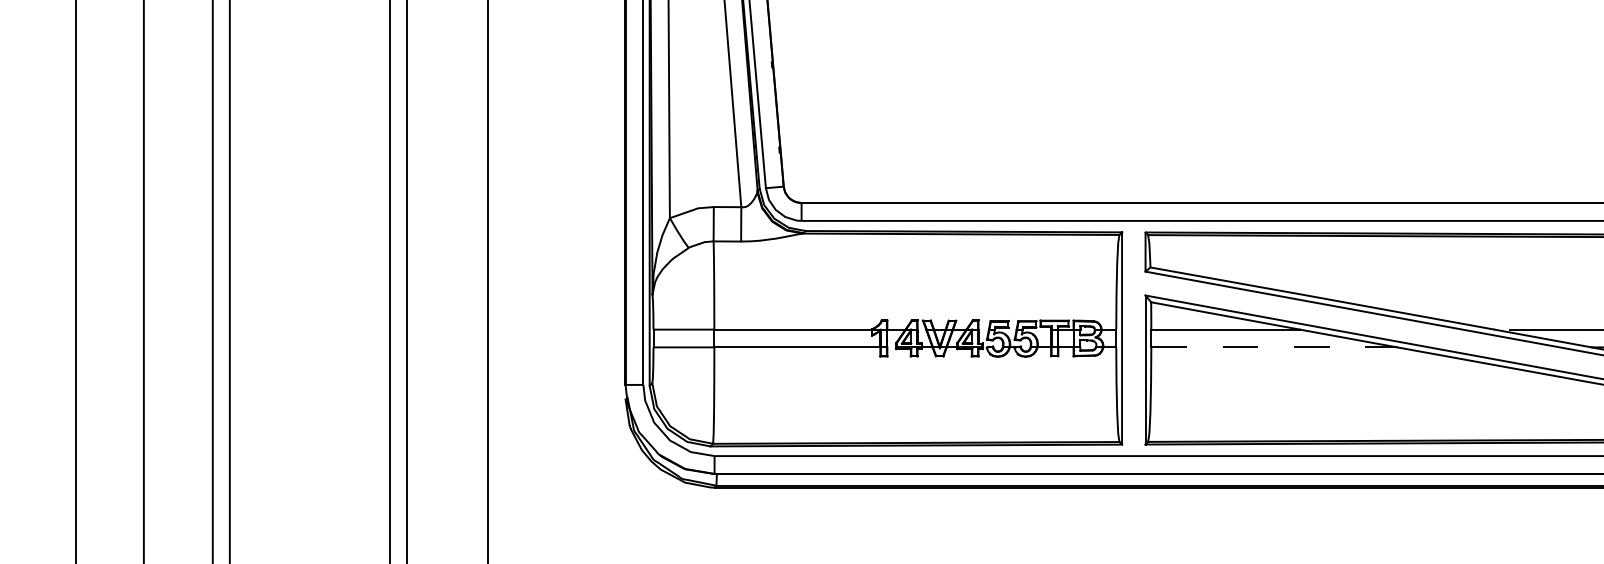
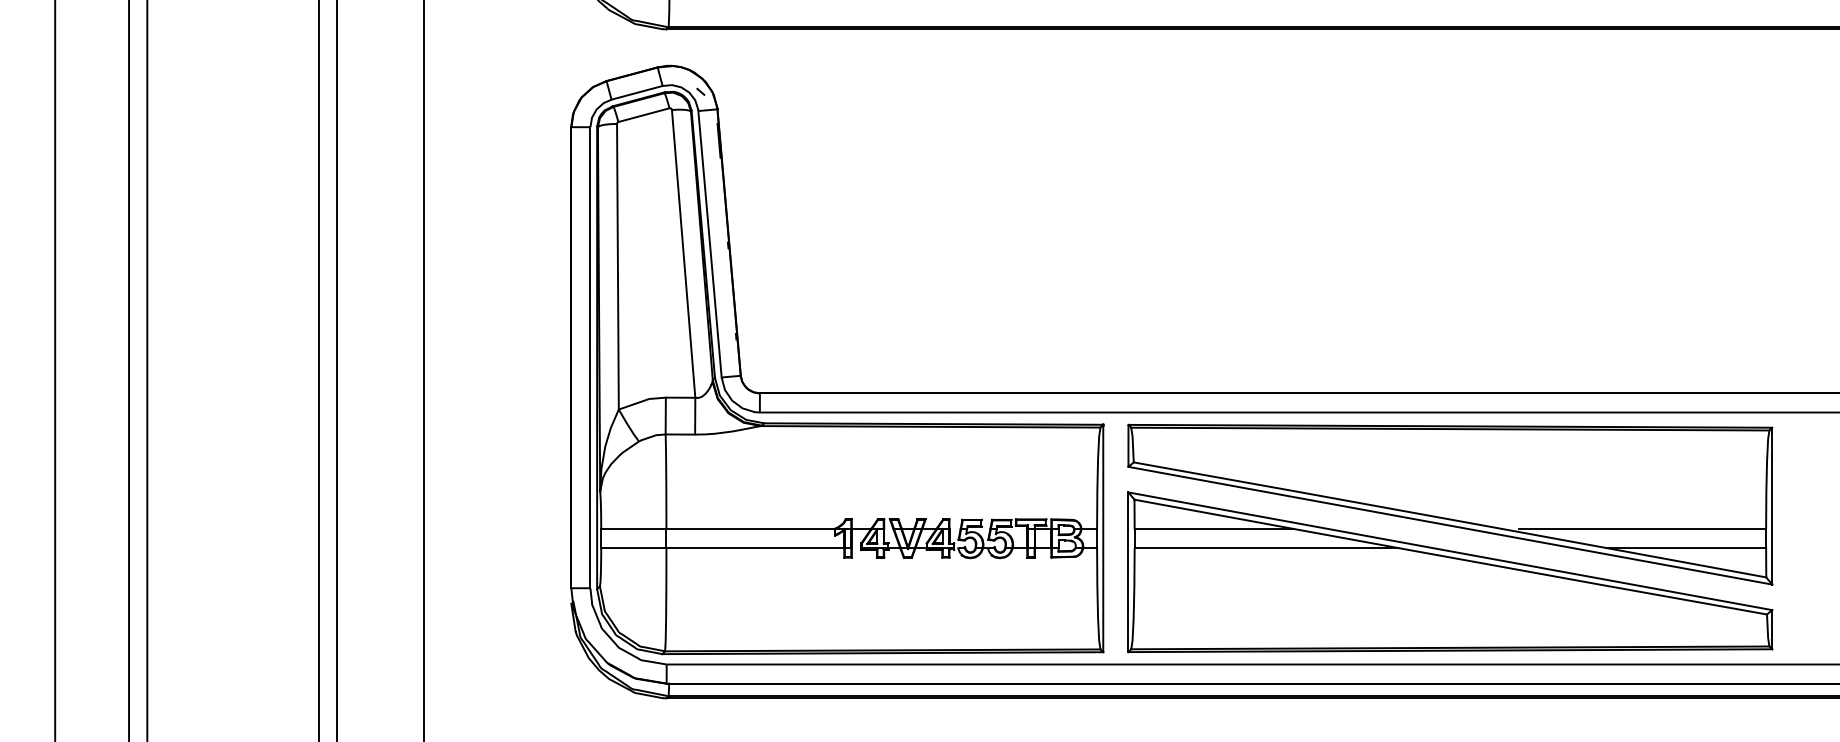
line: (1274, 347) -> (1266, 548), dashed -> solid

